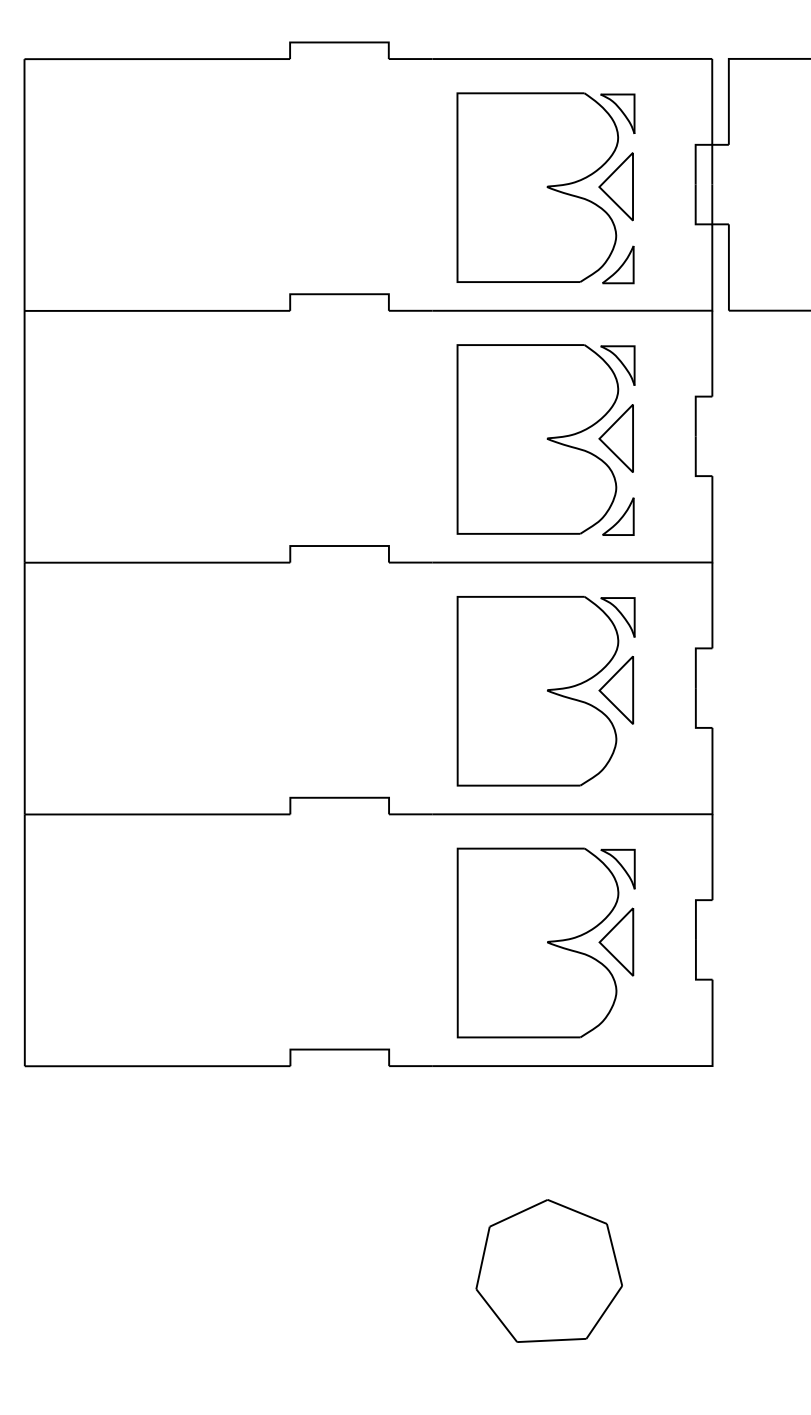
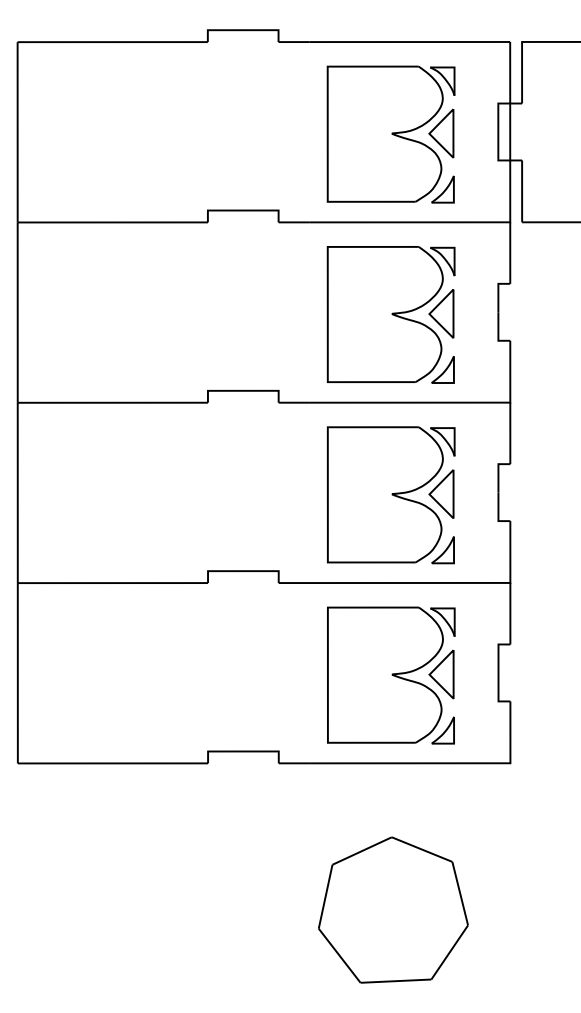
part: (618, 768) -> (443, 550), added
part: (618, 1020) -> (443, 730), added
part: (549, 1270) -> (393, 909), size x1.43

